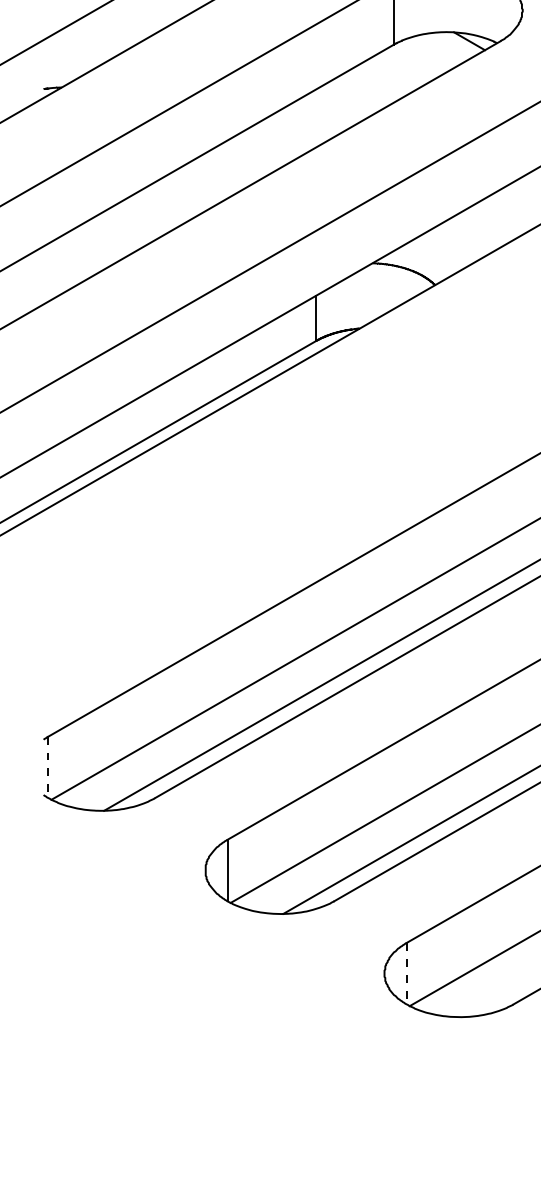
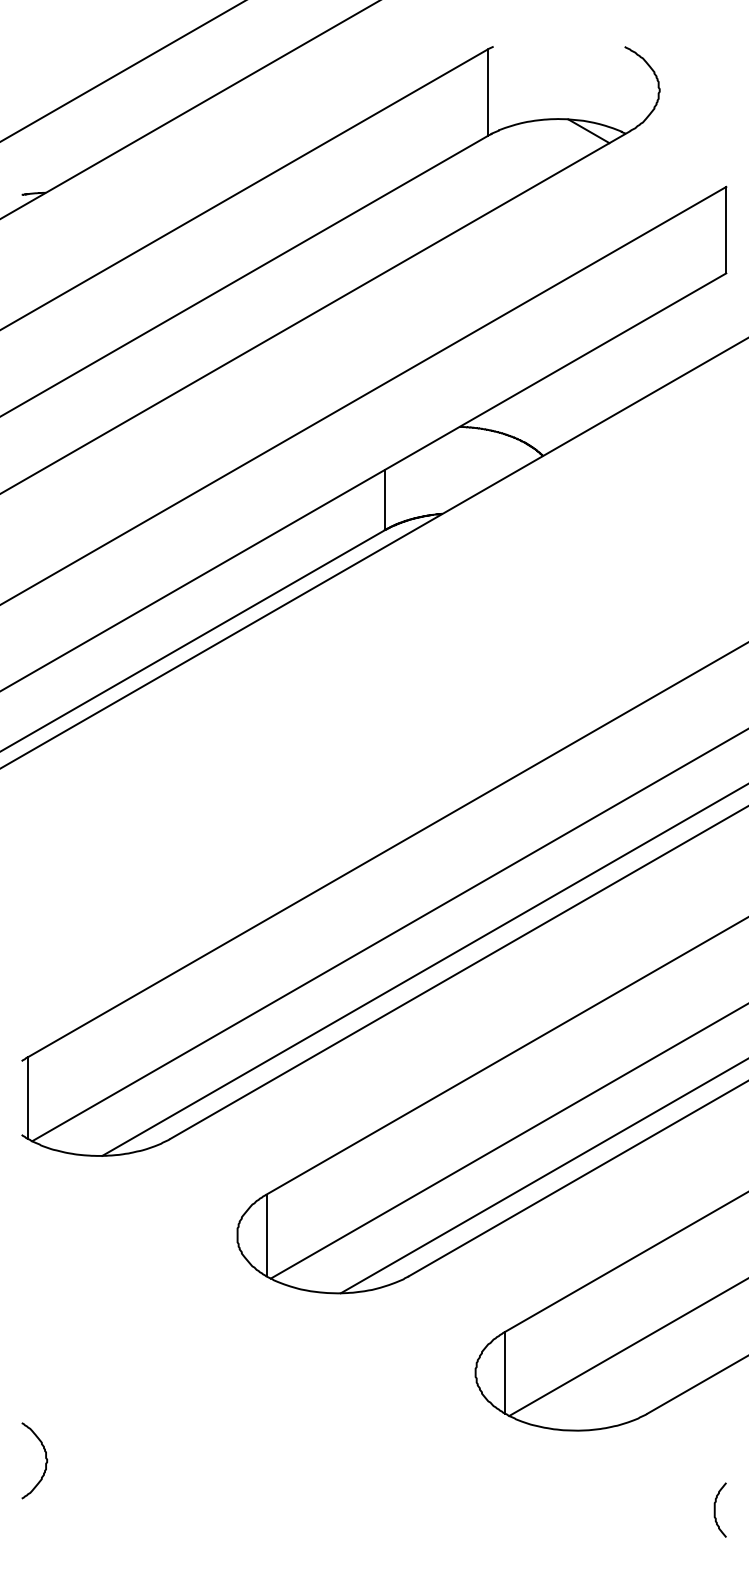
line: (48, 767) -> (28, 1098), dashed -> solid
line: (406, 973) -> (505, 1372), dashed -> solid
curve: (61, 1038) -> (45, 1458), added

